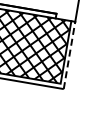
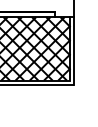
line: (69, 54) -> (74, 50), dashed -> solid

